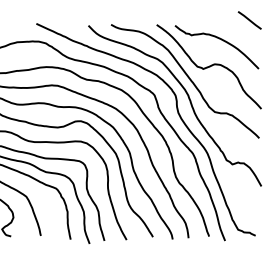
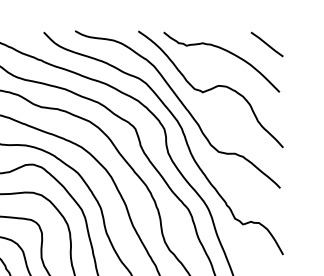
line: (249, 20) -> (266, 44), moved

